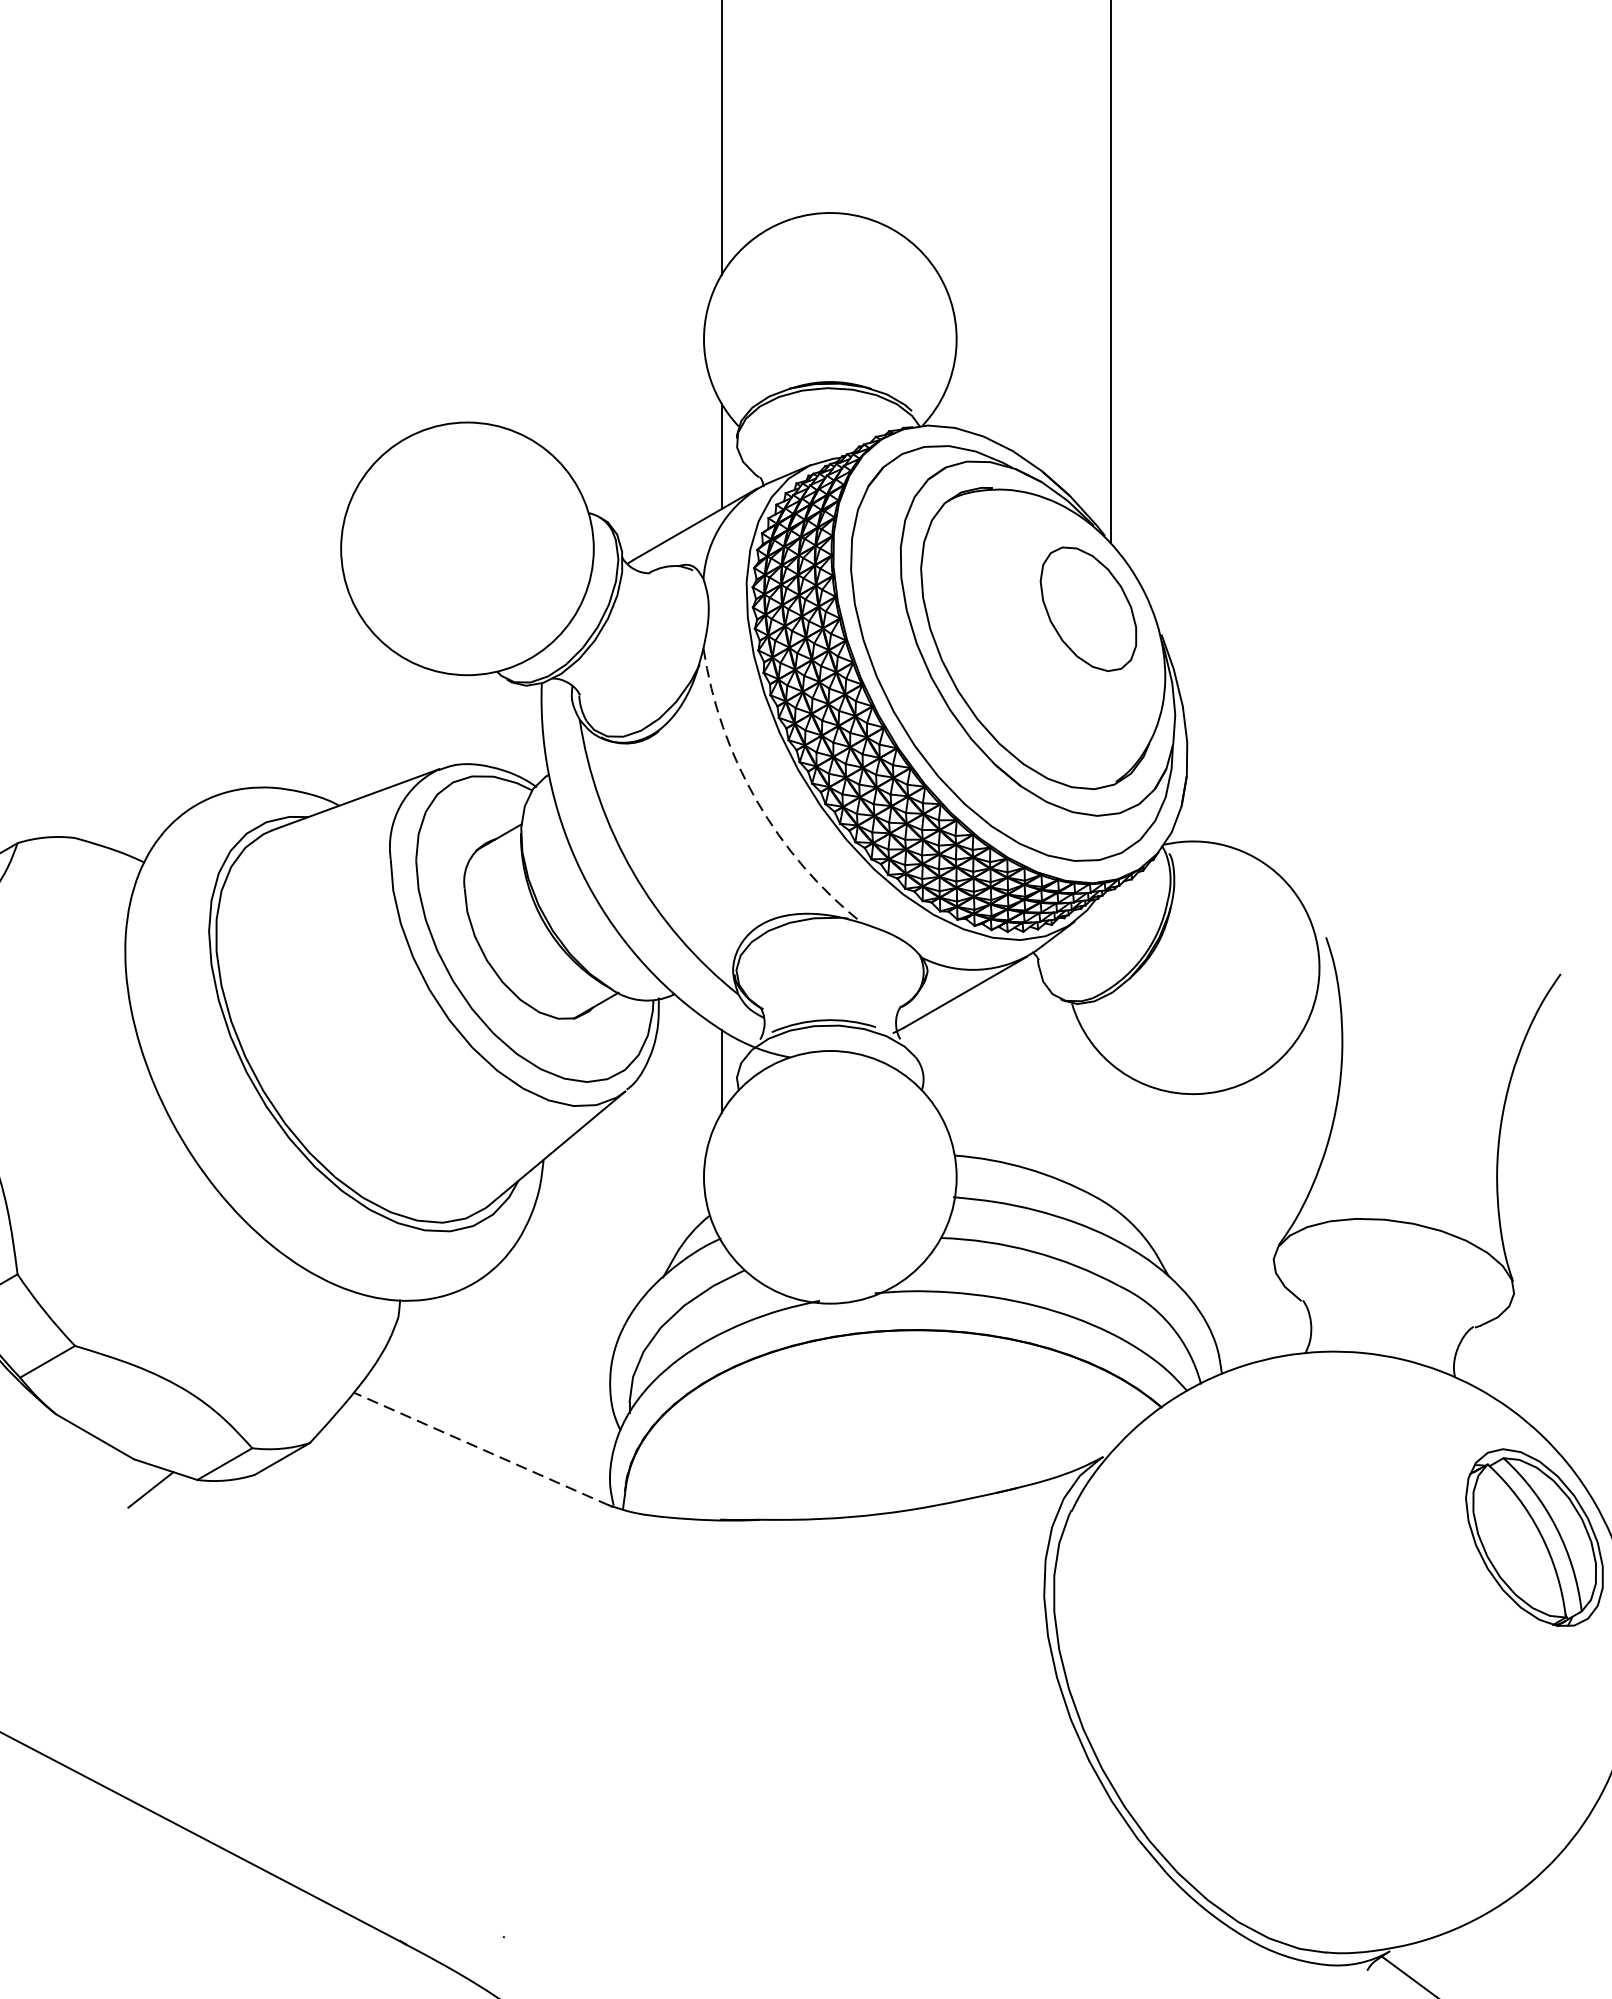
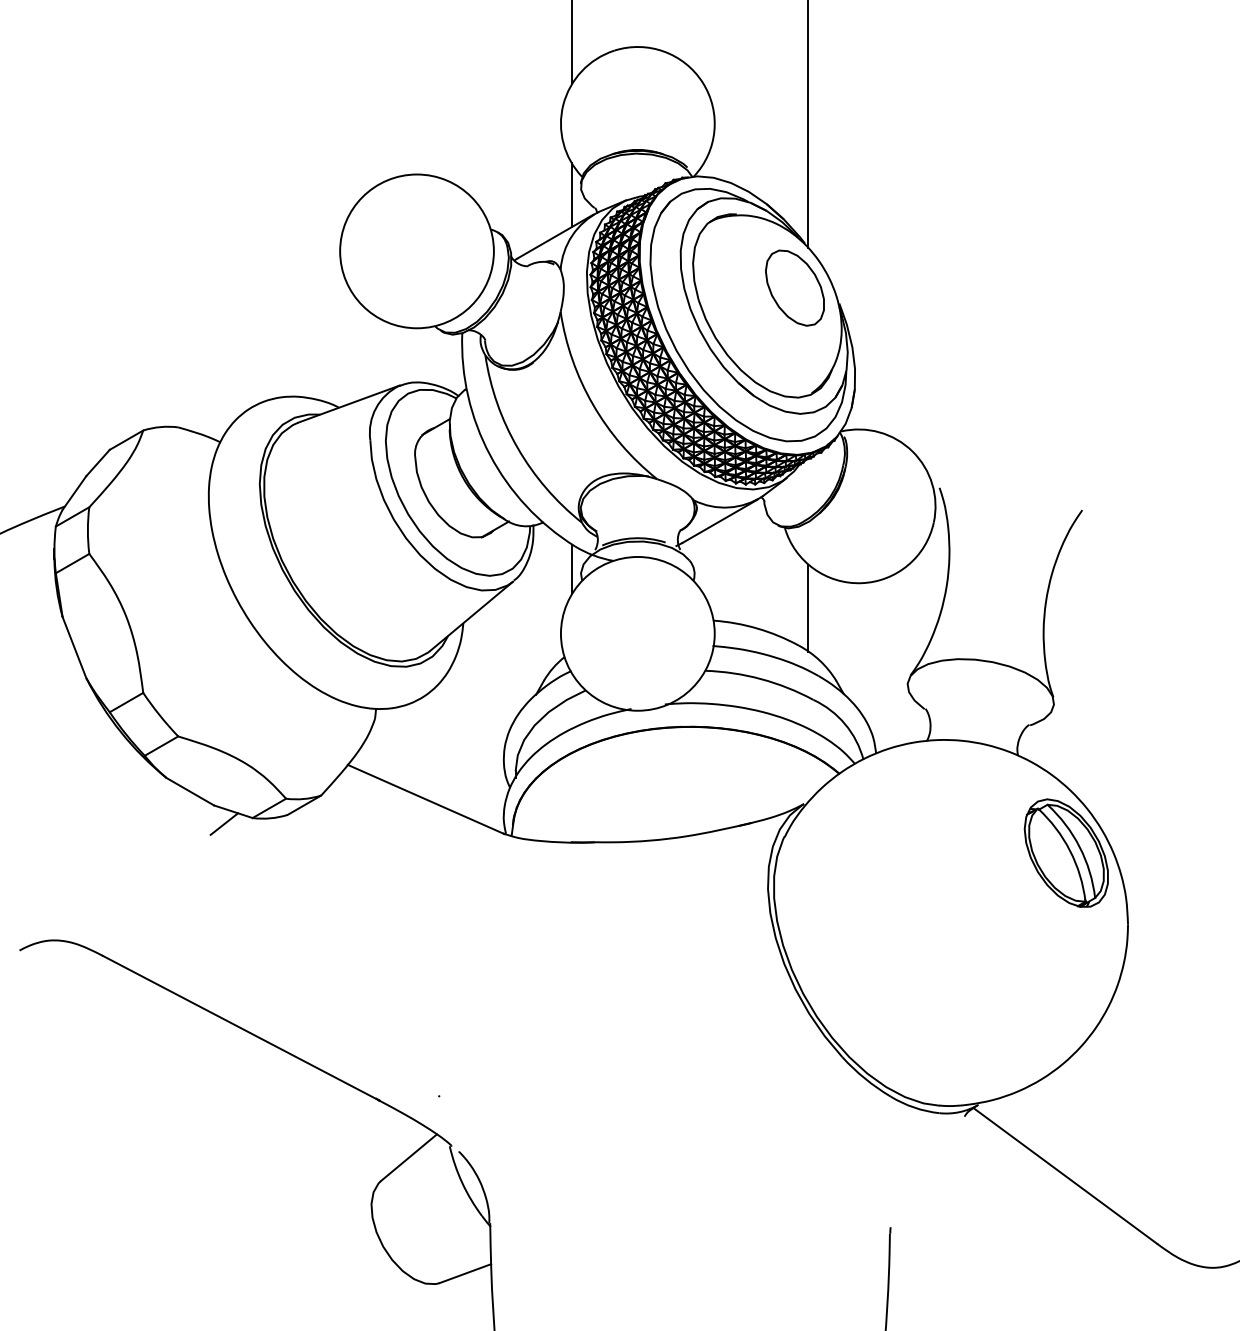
arc: (757, 800) -> (593, 404), dashed -> solid
line: (1110, 1133) -> (808, 607), added
line: (481, 1449) -> (425, 799), dashed -> solid

